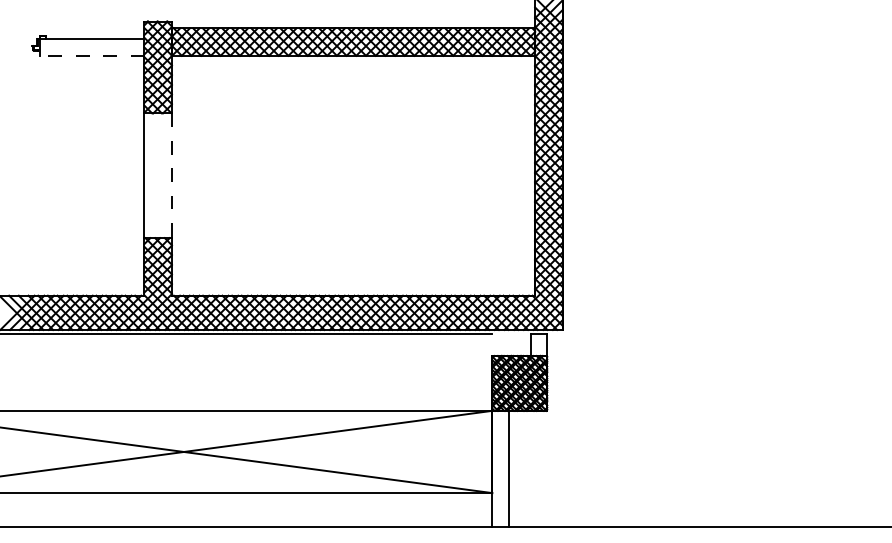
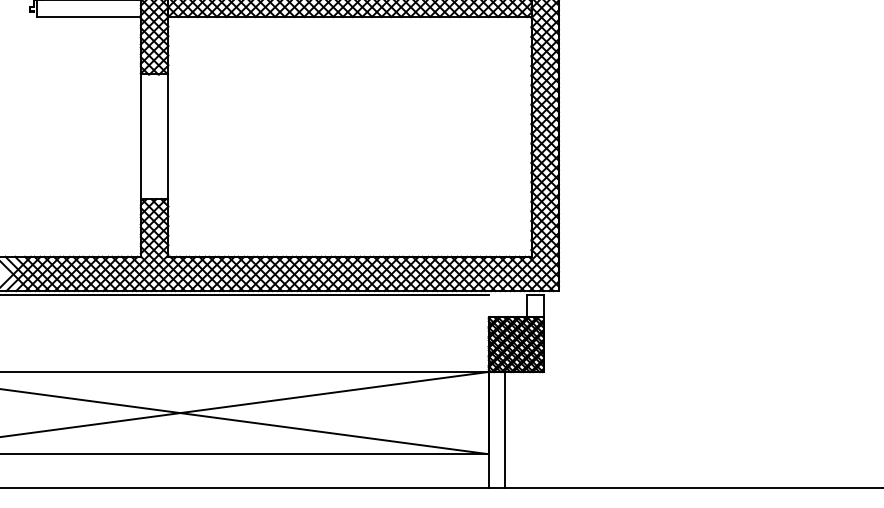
line: (91, 55) -> (87, 16), dashed -> solid
line: (171, 176) -> (167, 137), dashed -> solid

